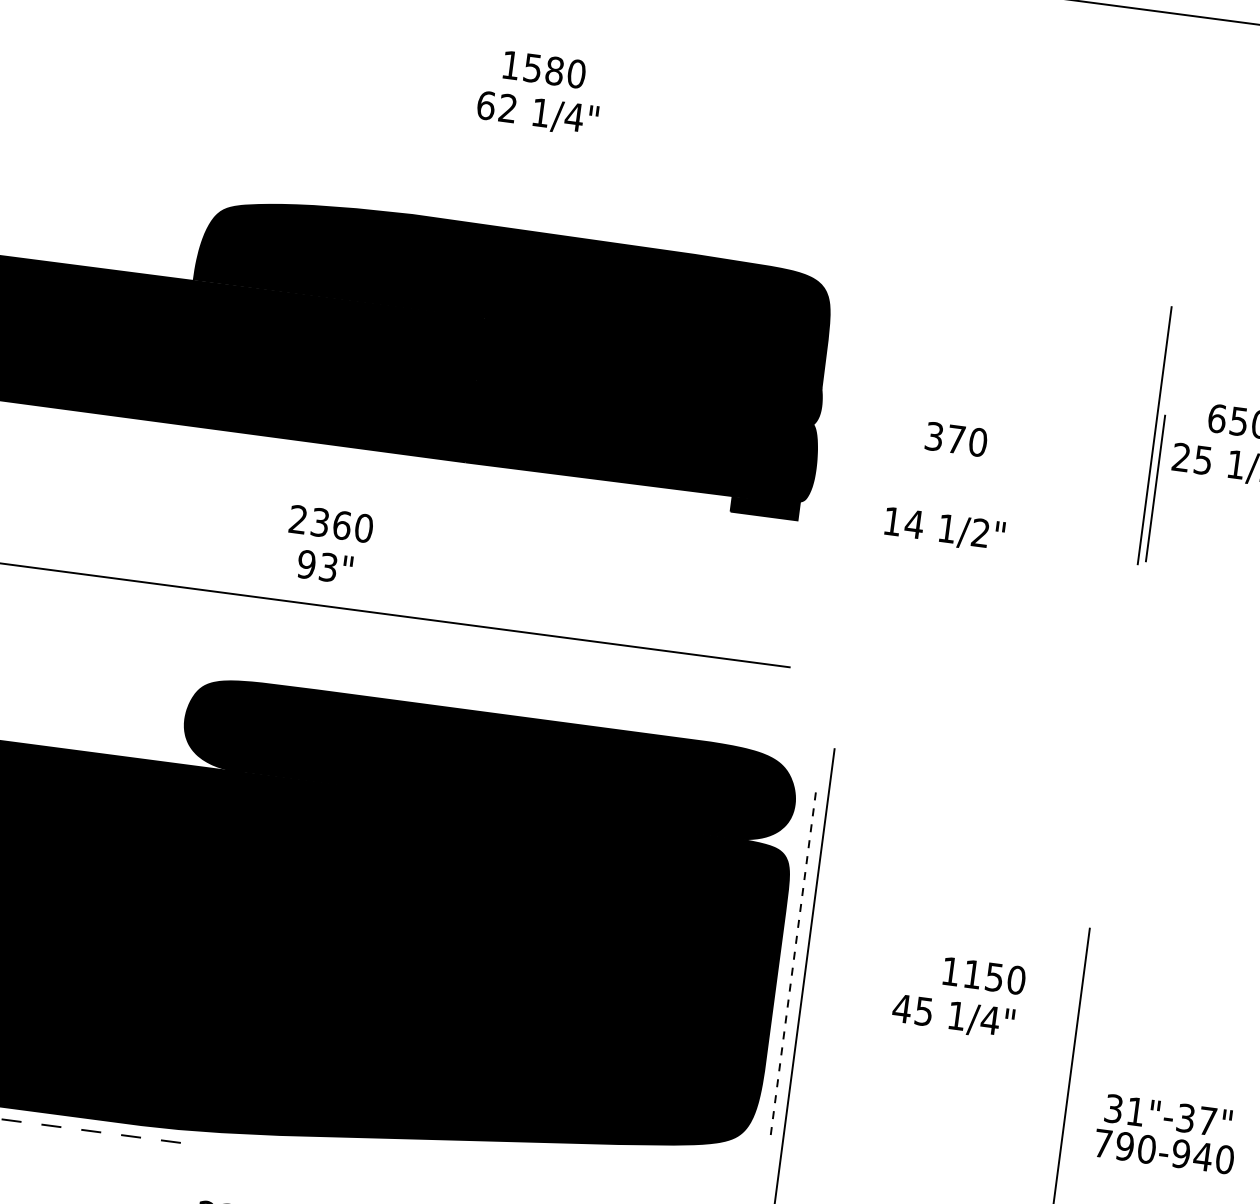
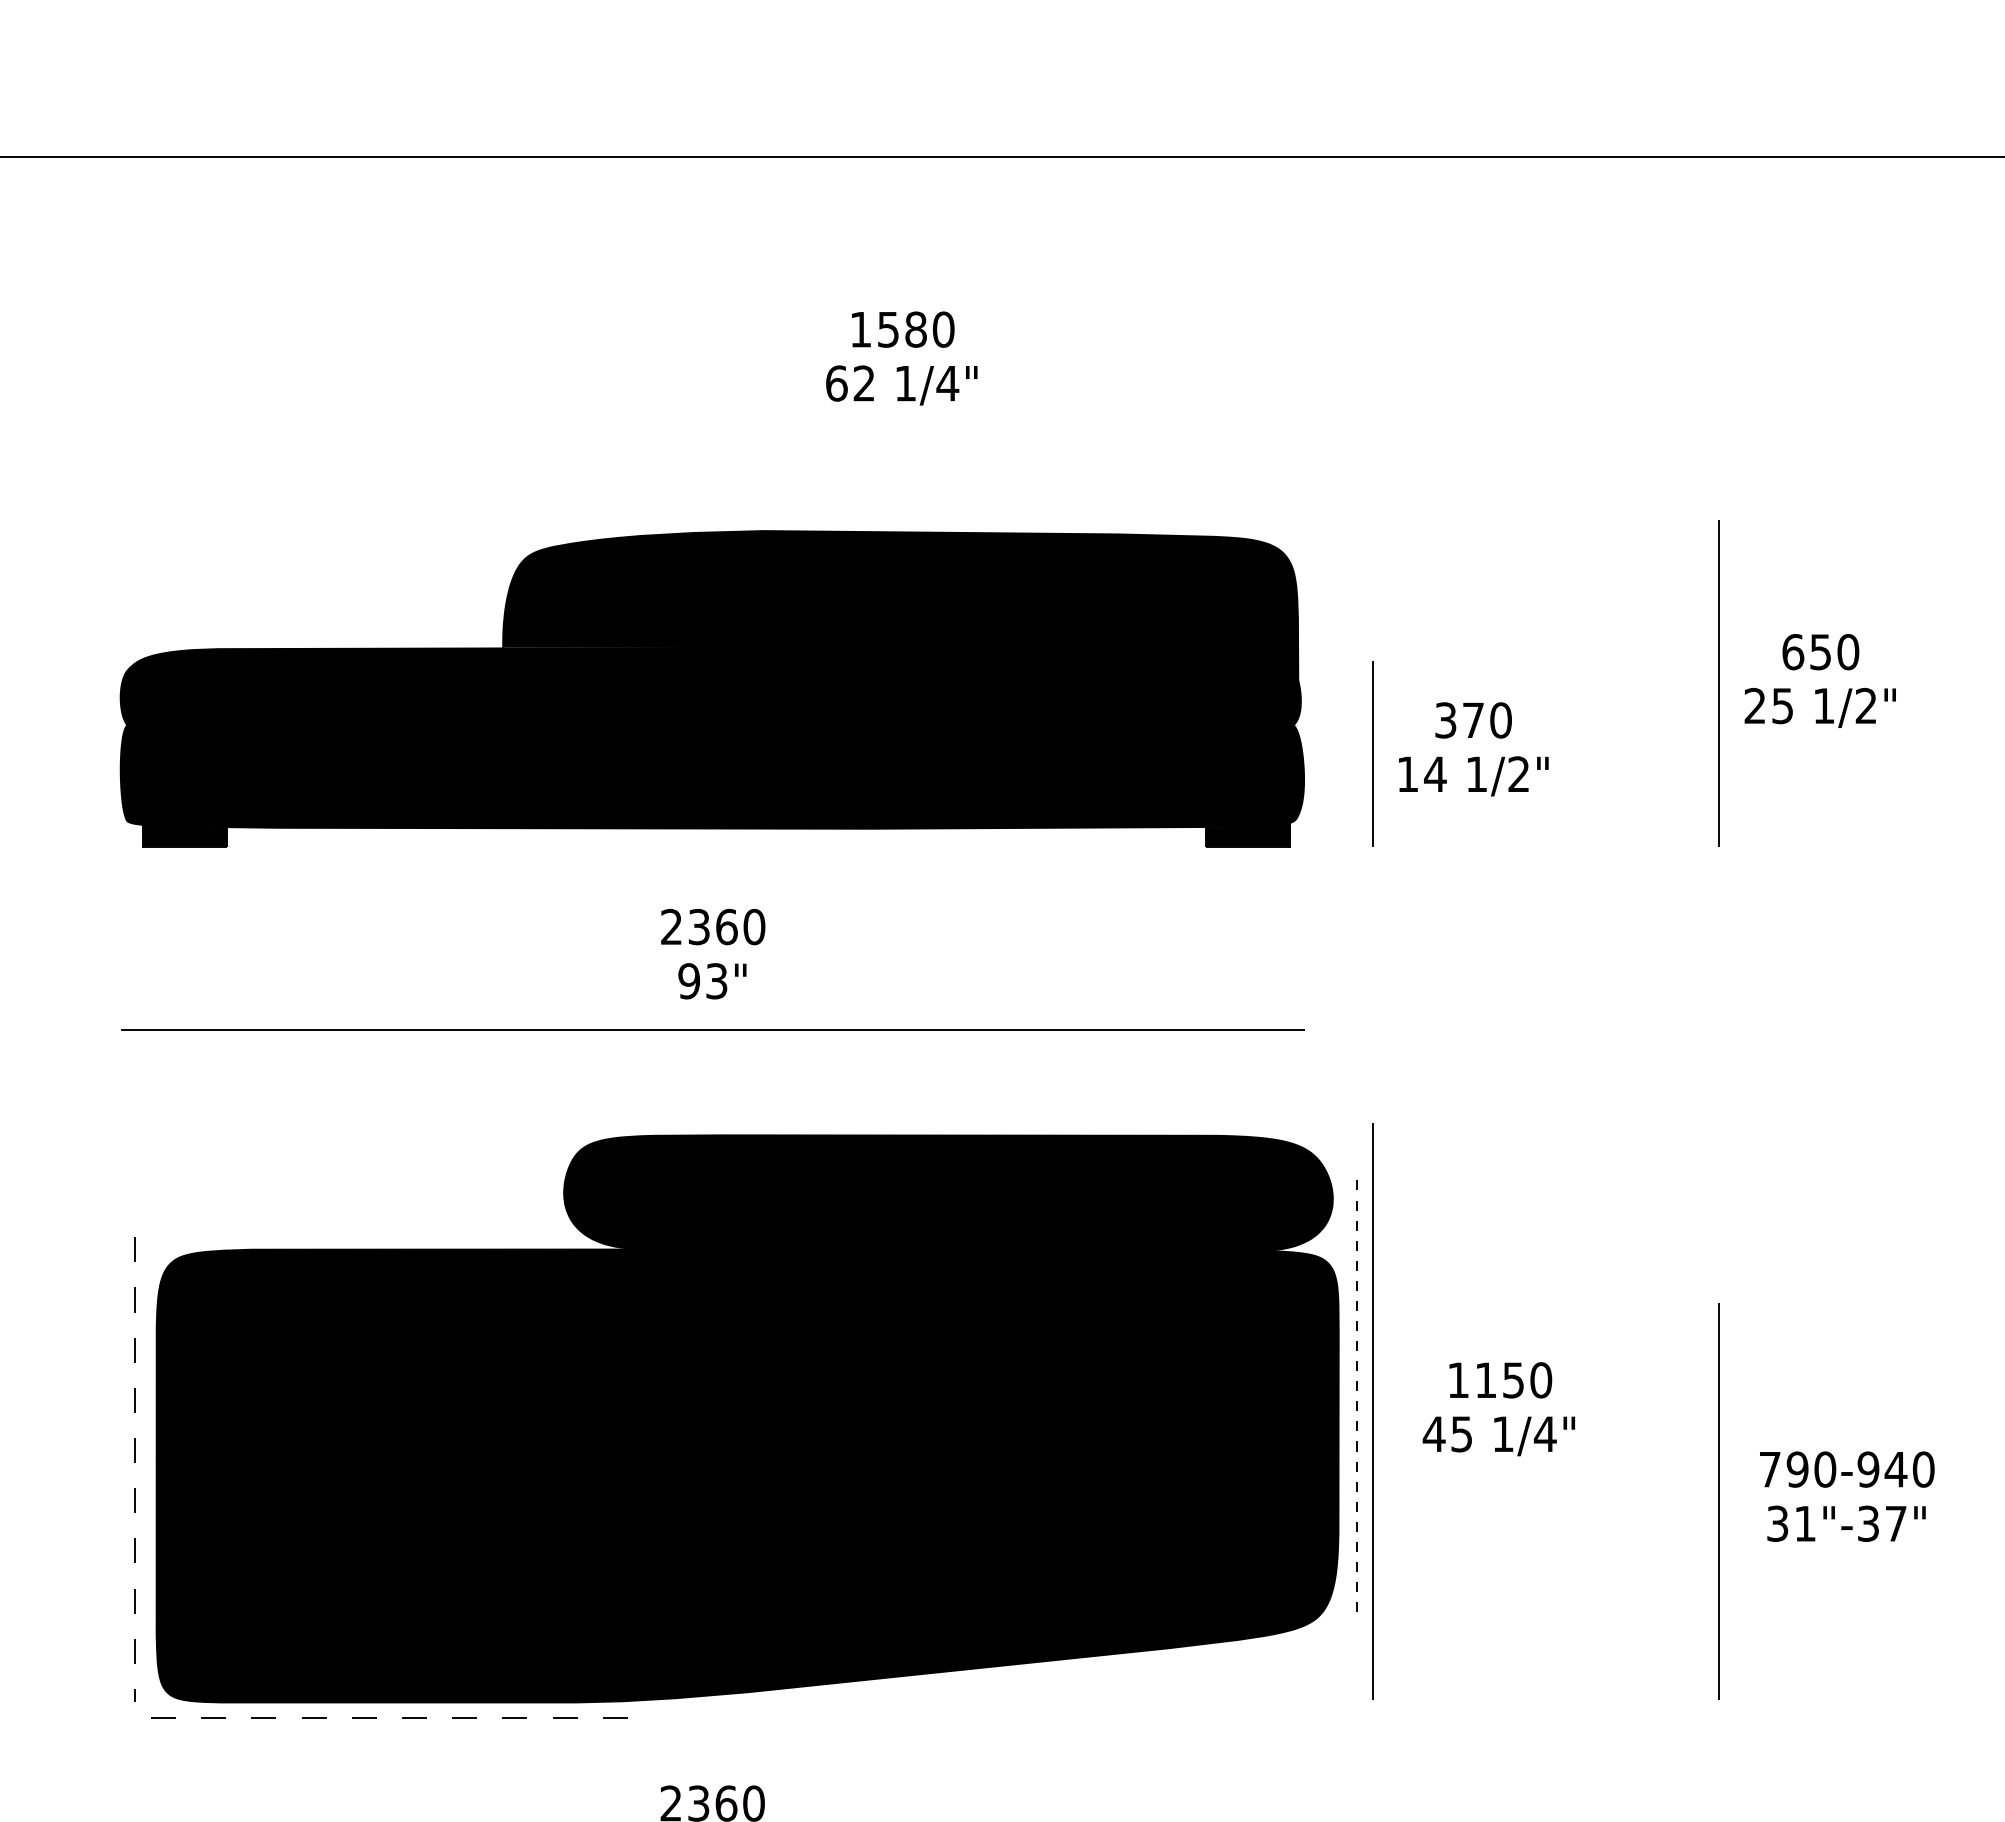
line: (1154, 488) -> (1372, 753), moved
text: (944, 530) -> (1473, 776), moved
text: (984, 976) -> (1500, 1380), moved
text: (952, 1017) -> (1498, 1436), moved
text: (1164, 1151) -> (1847, 1469), moved

